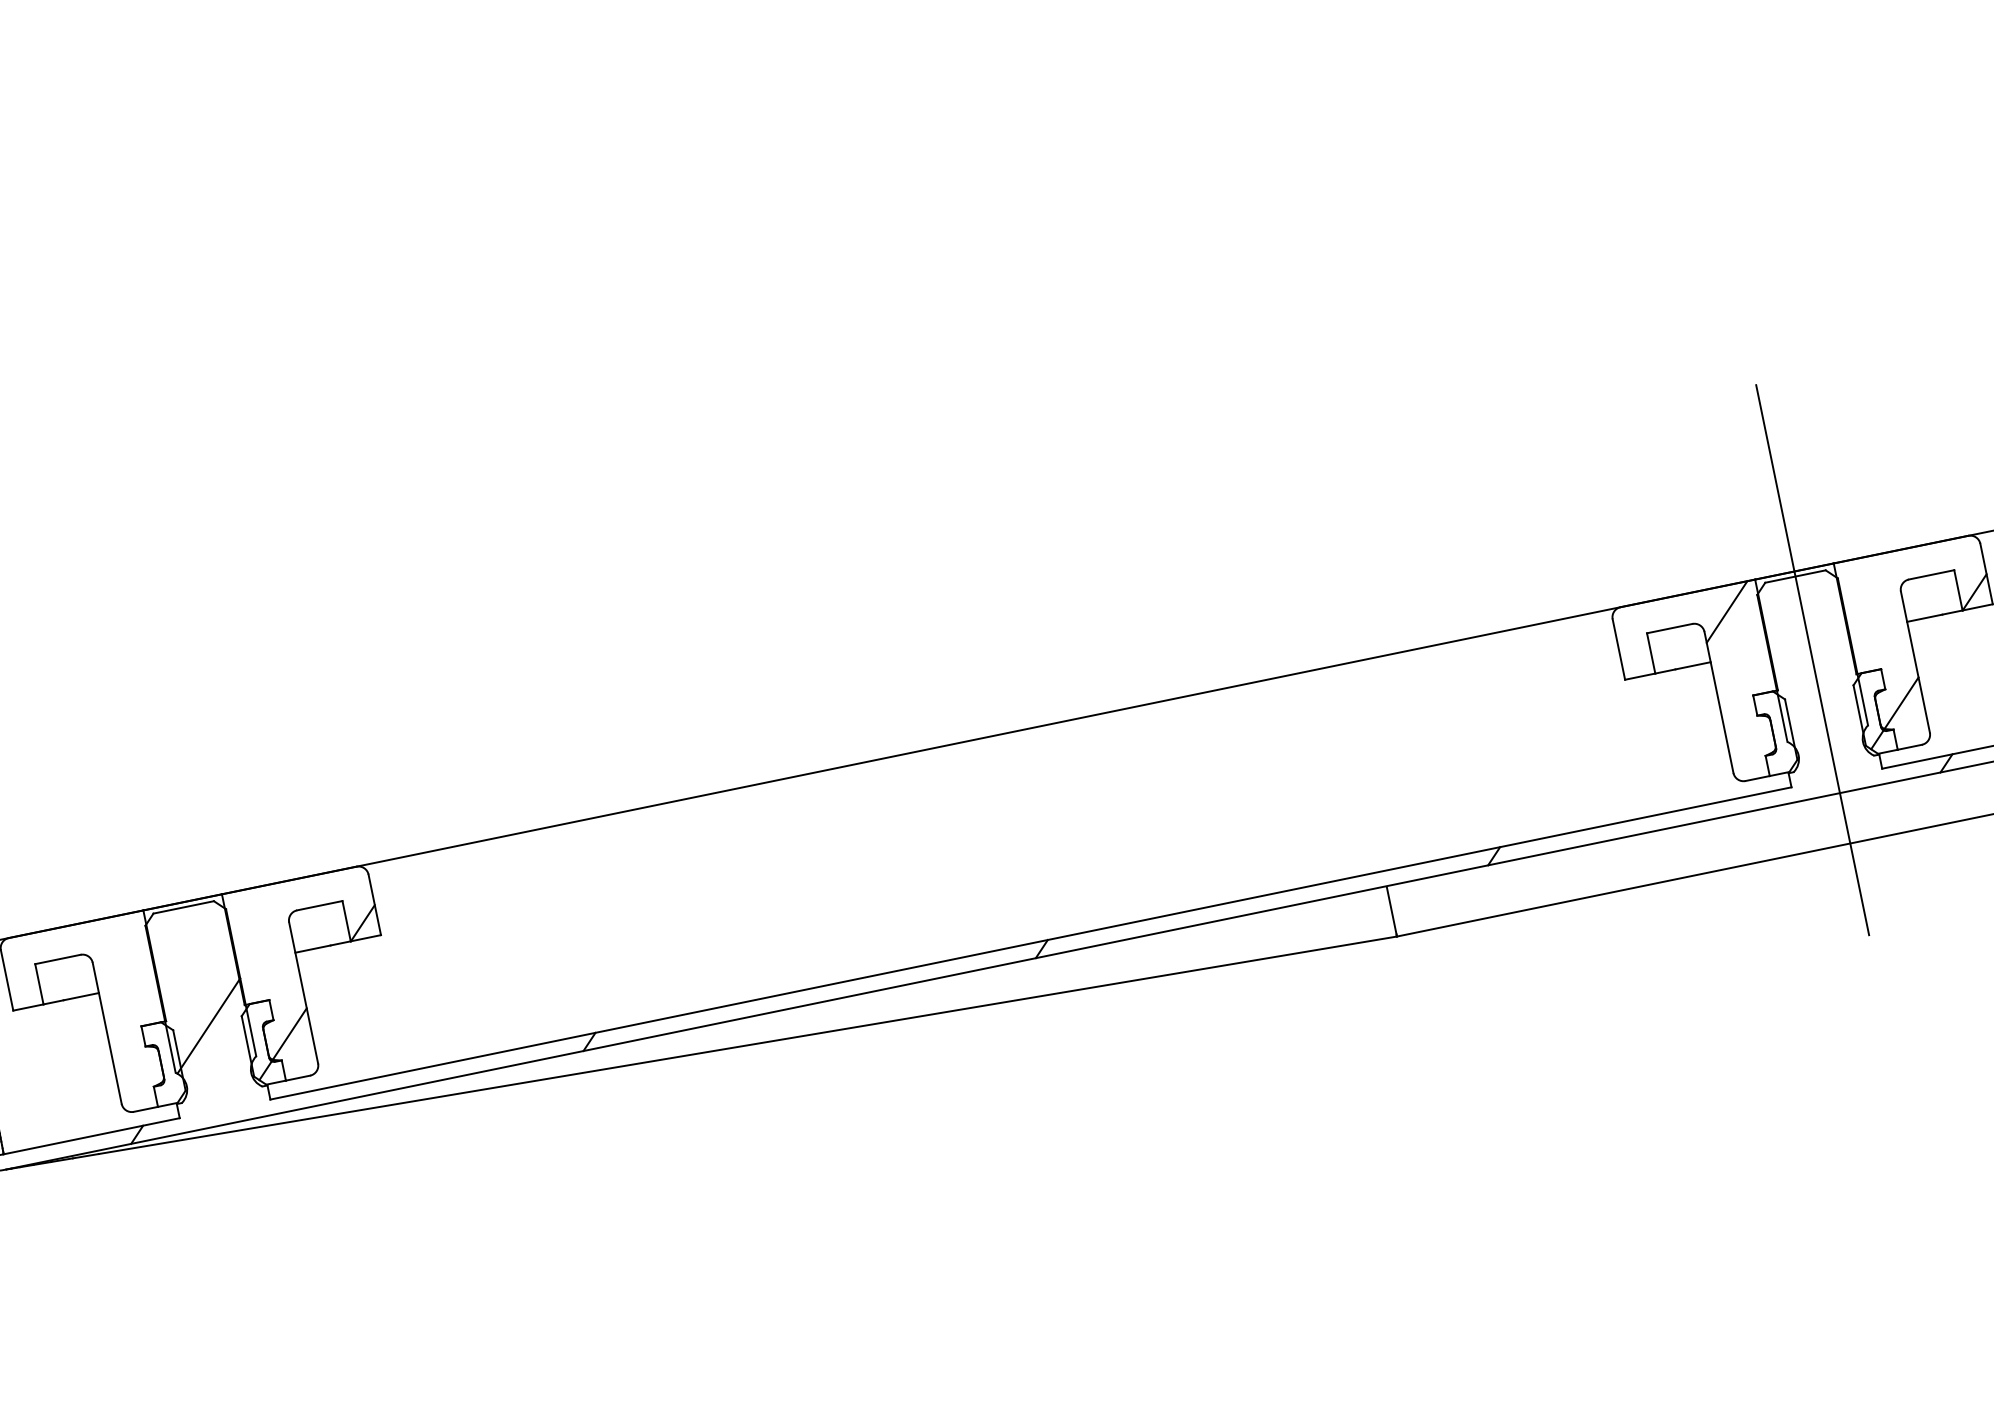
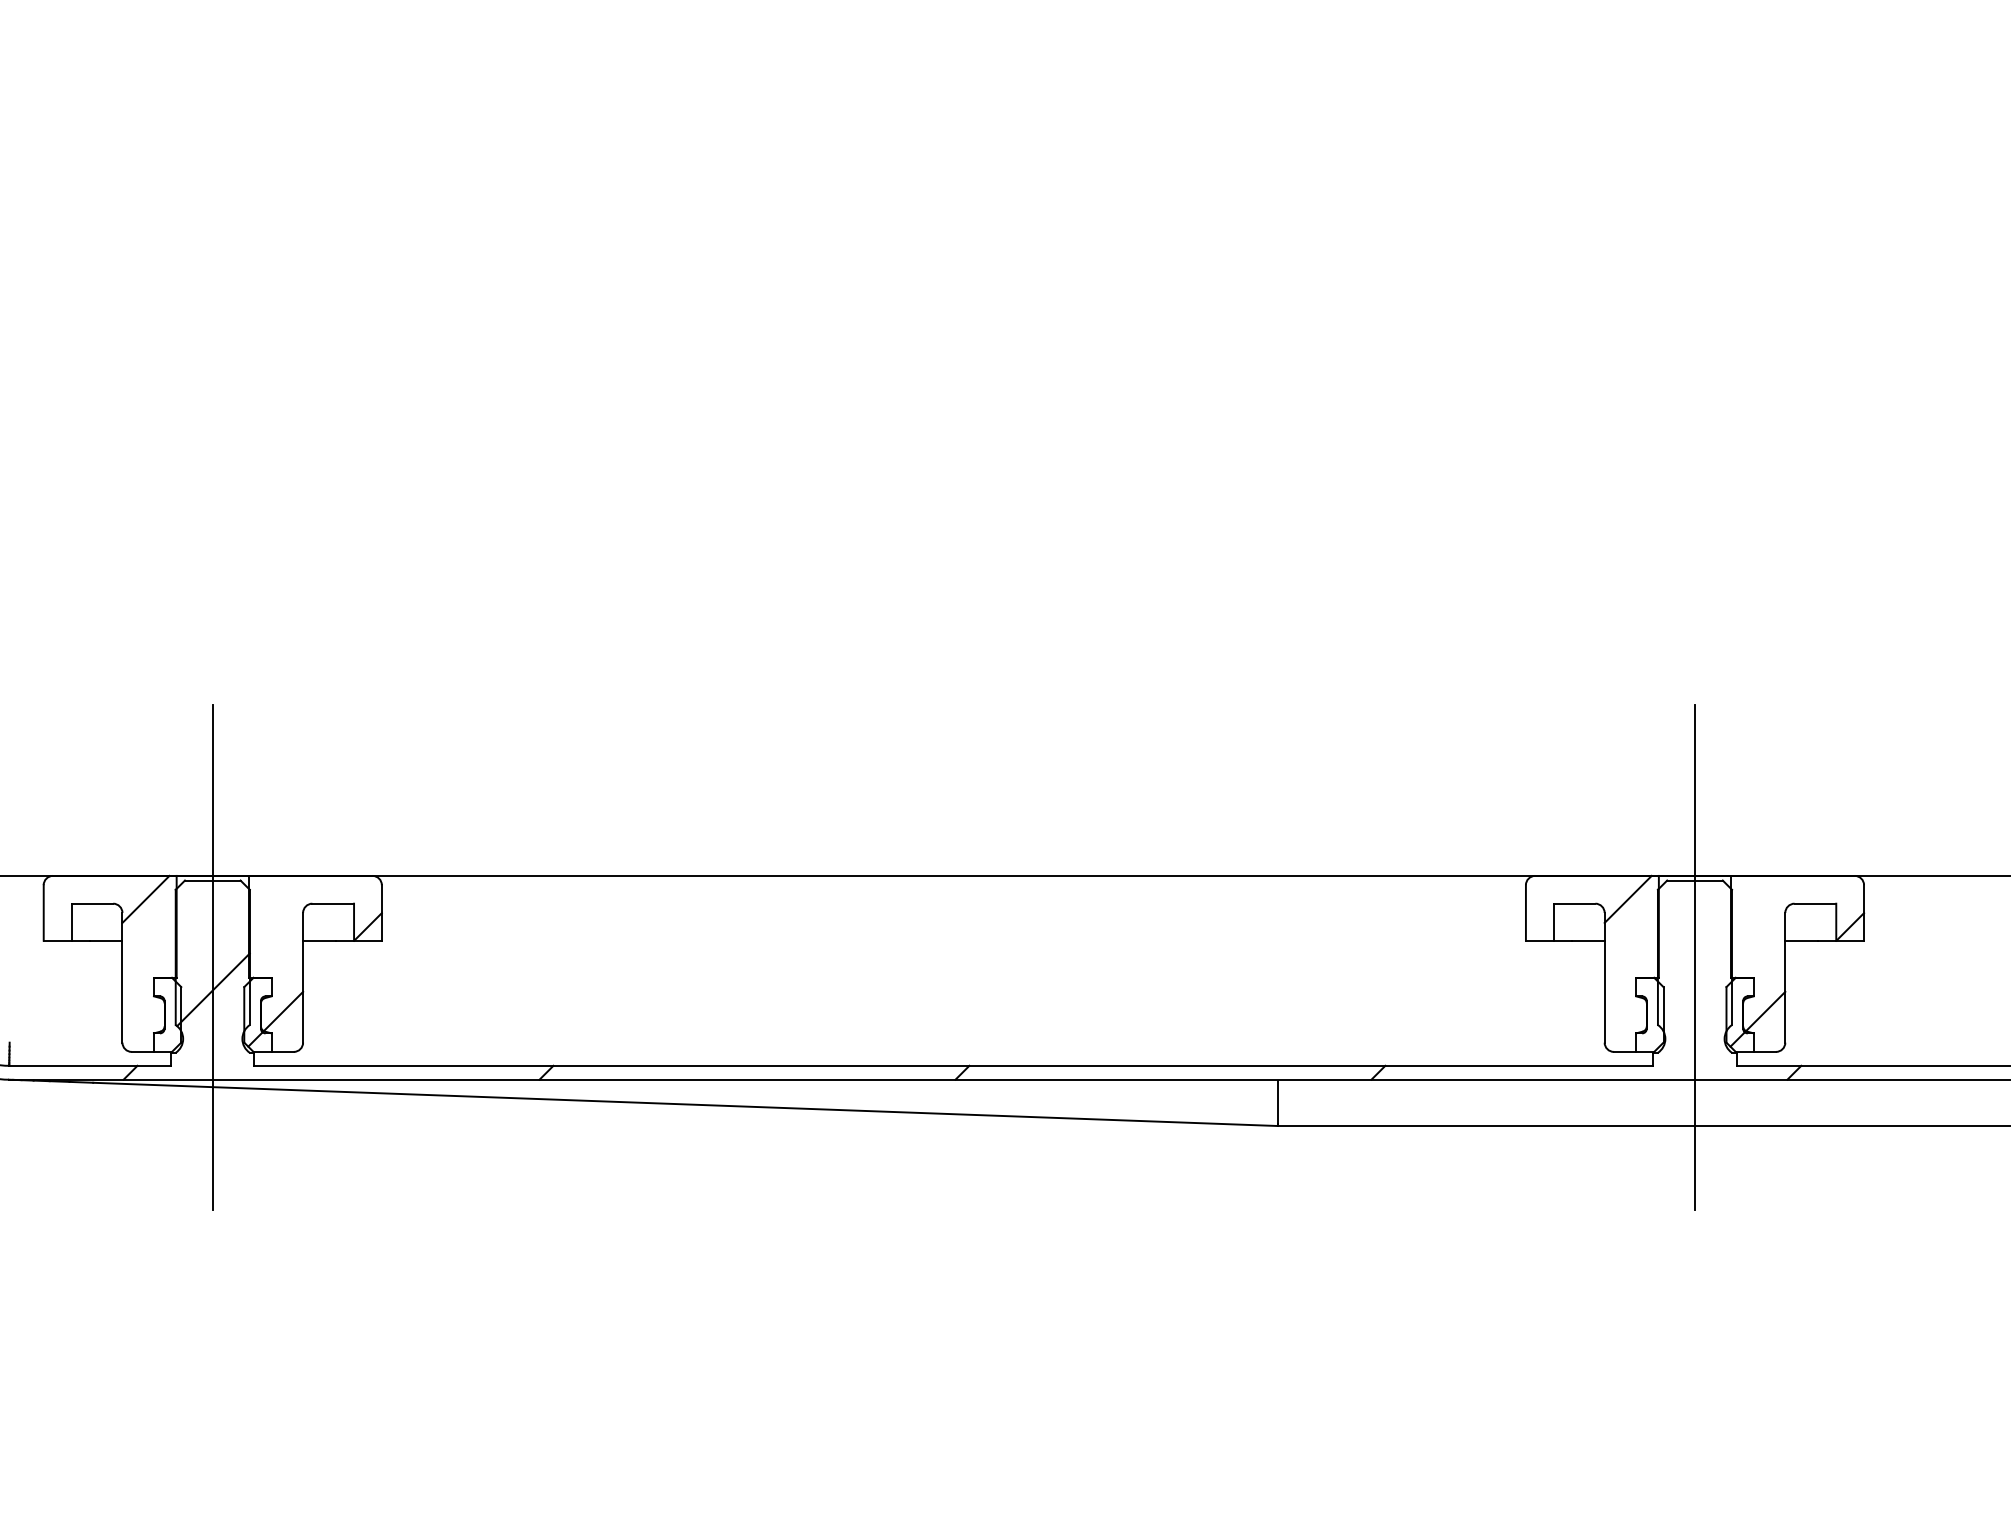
line: (114, 941) -> (145, 898), added
line: (200, 991) -> (212, 957), added

